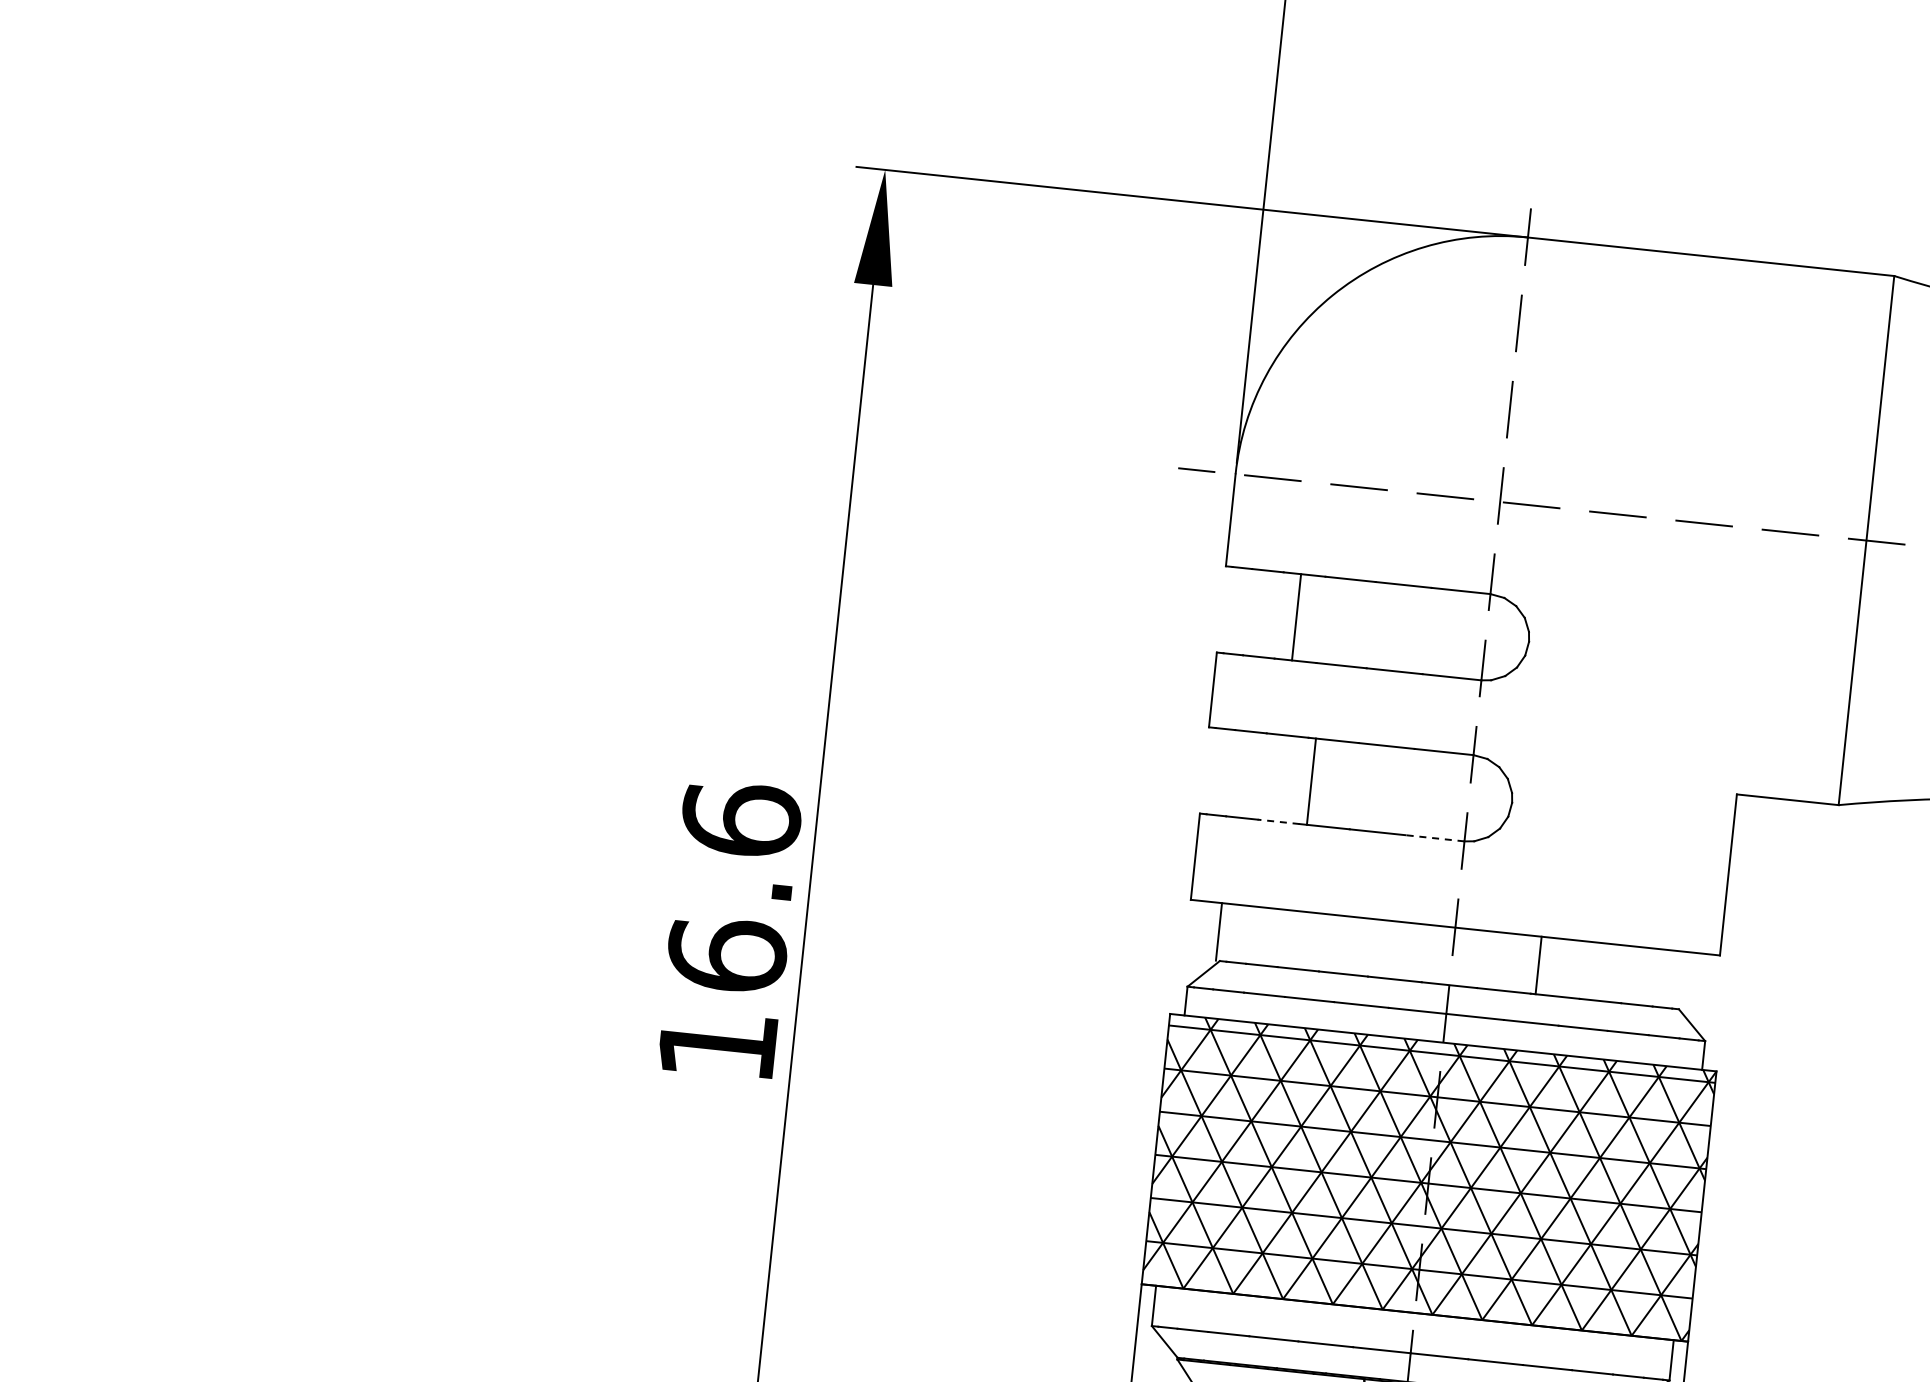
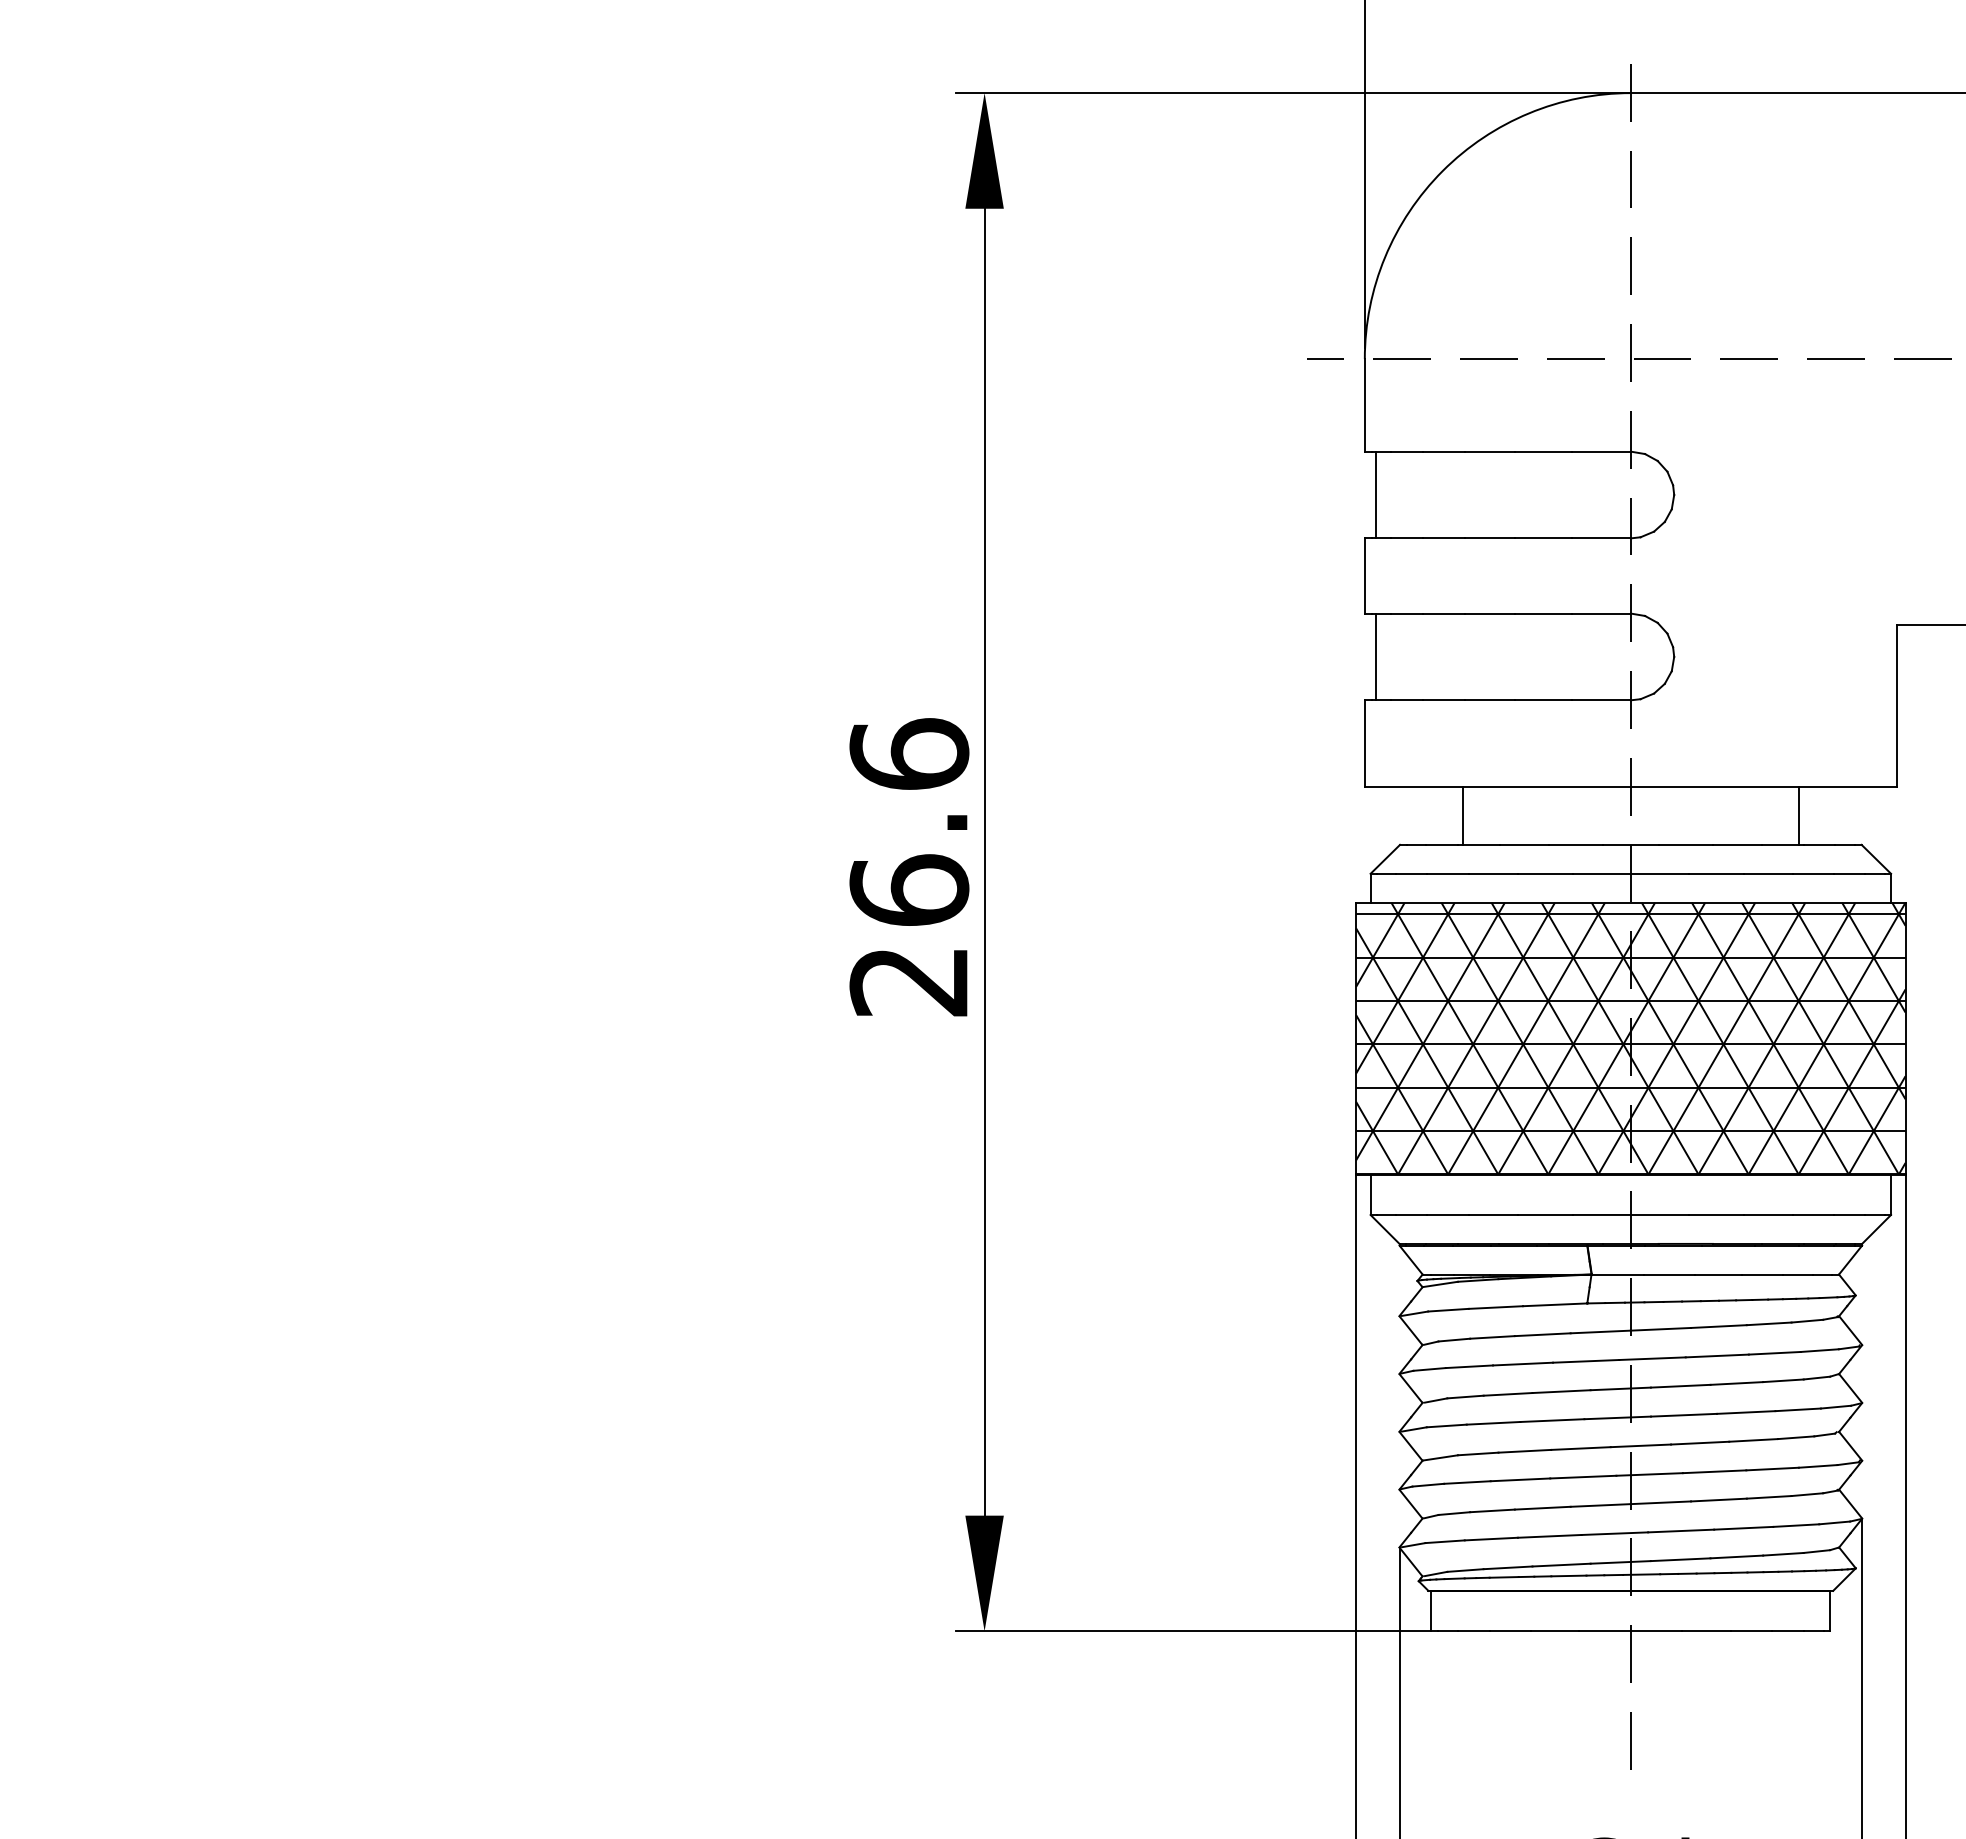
line: (1296, 616) -> (1376, 494), moved
line: (1311, 781) -> (1376, 656), moved
line: (1278, 821) -> (1443, 700), dashed -> solid
line: (1435, 838) -> (1601, 700), dashed -> solid
line: (1219, 931) -> (1463, 815), moved
line: (1538, 965) -> (1798, 815), moved
text: (716, 1046) -> (908, 982), 16.6 -> 26.6

